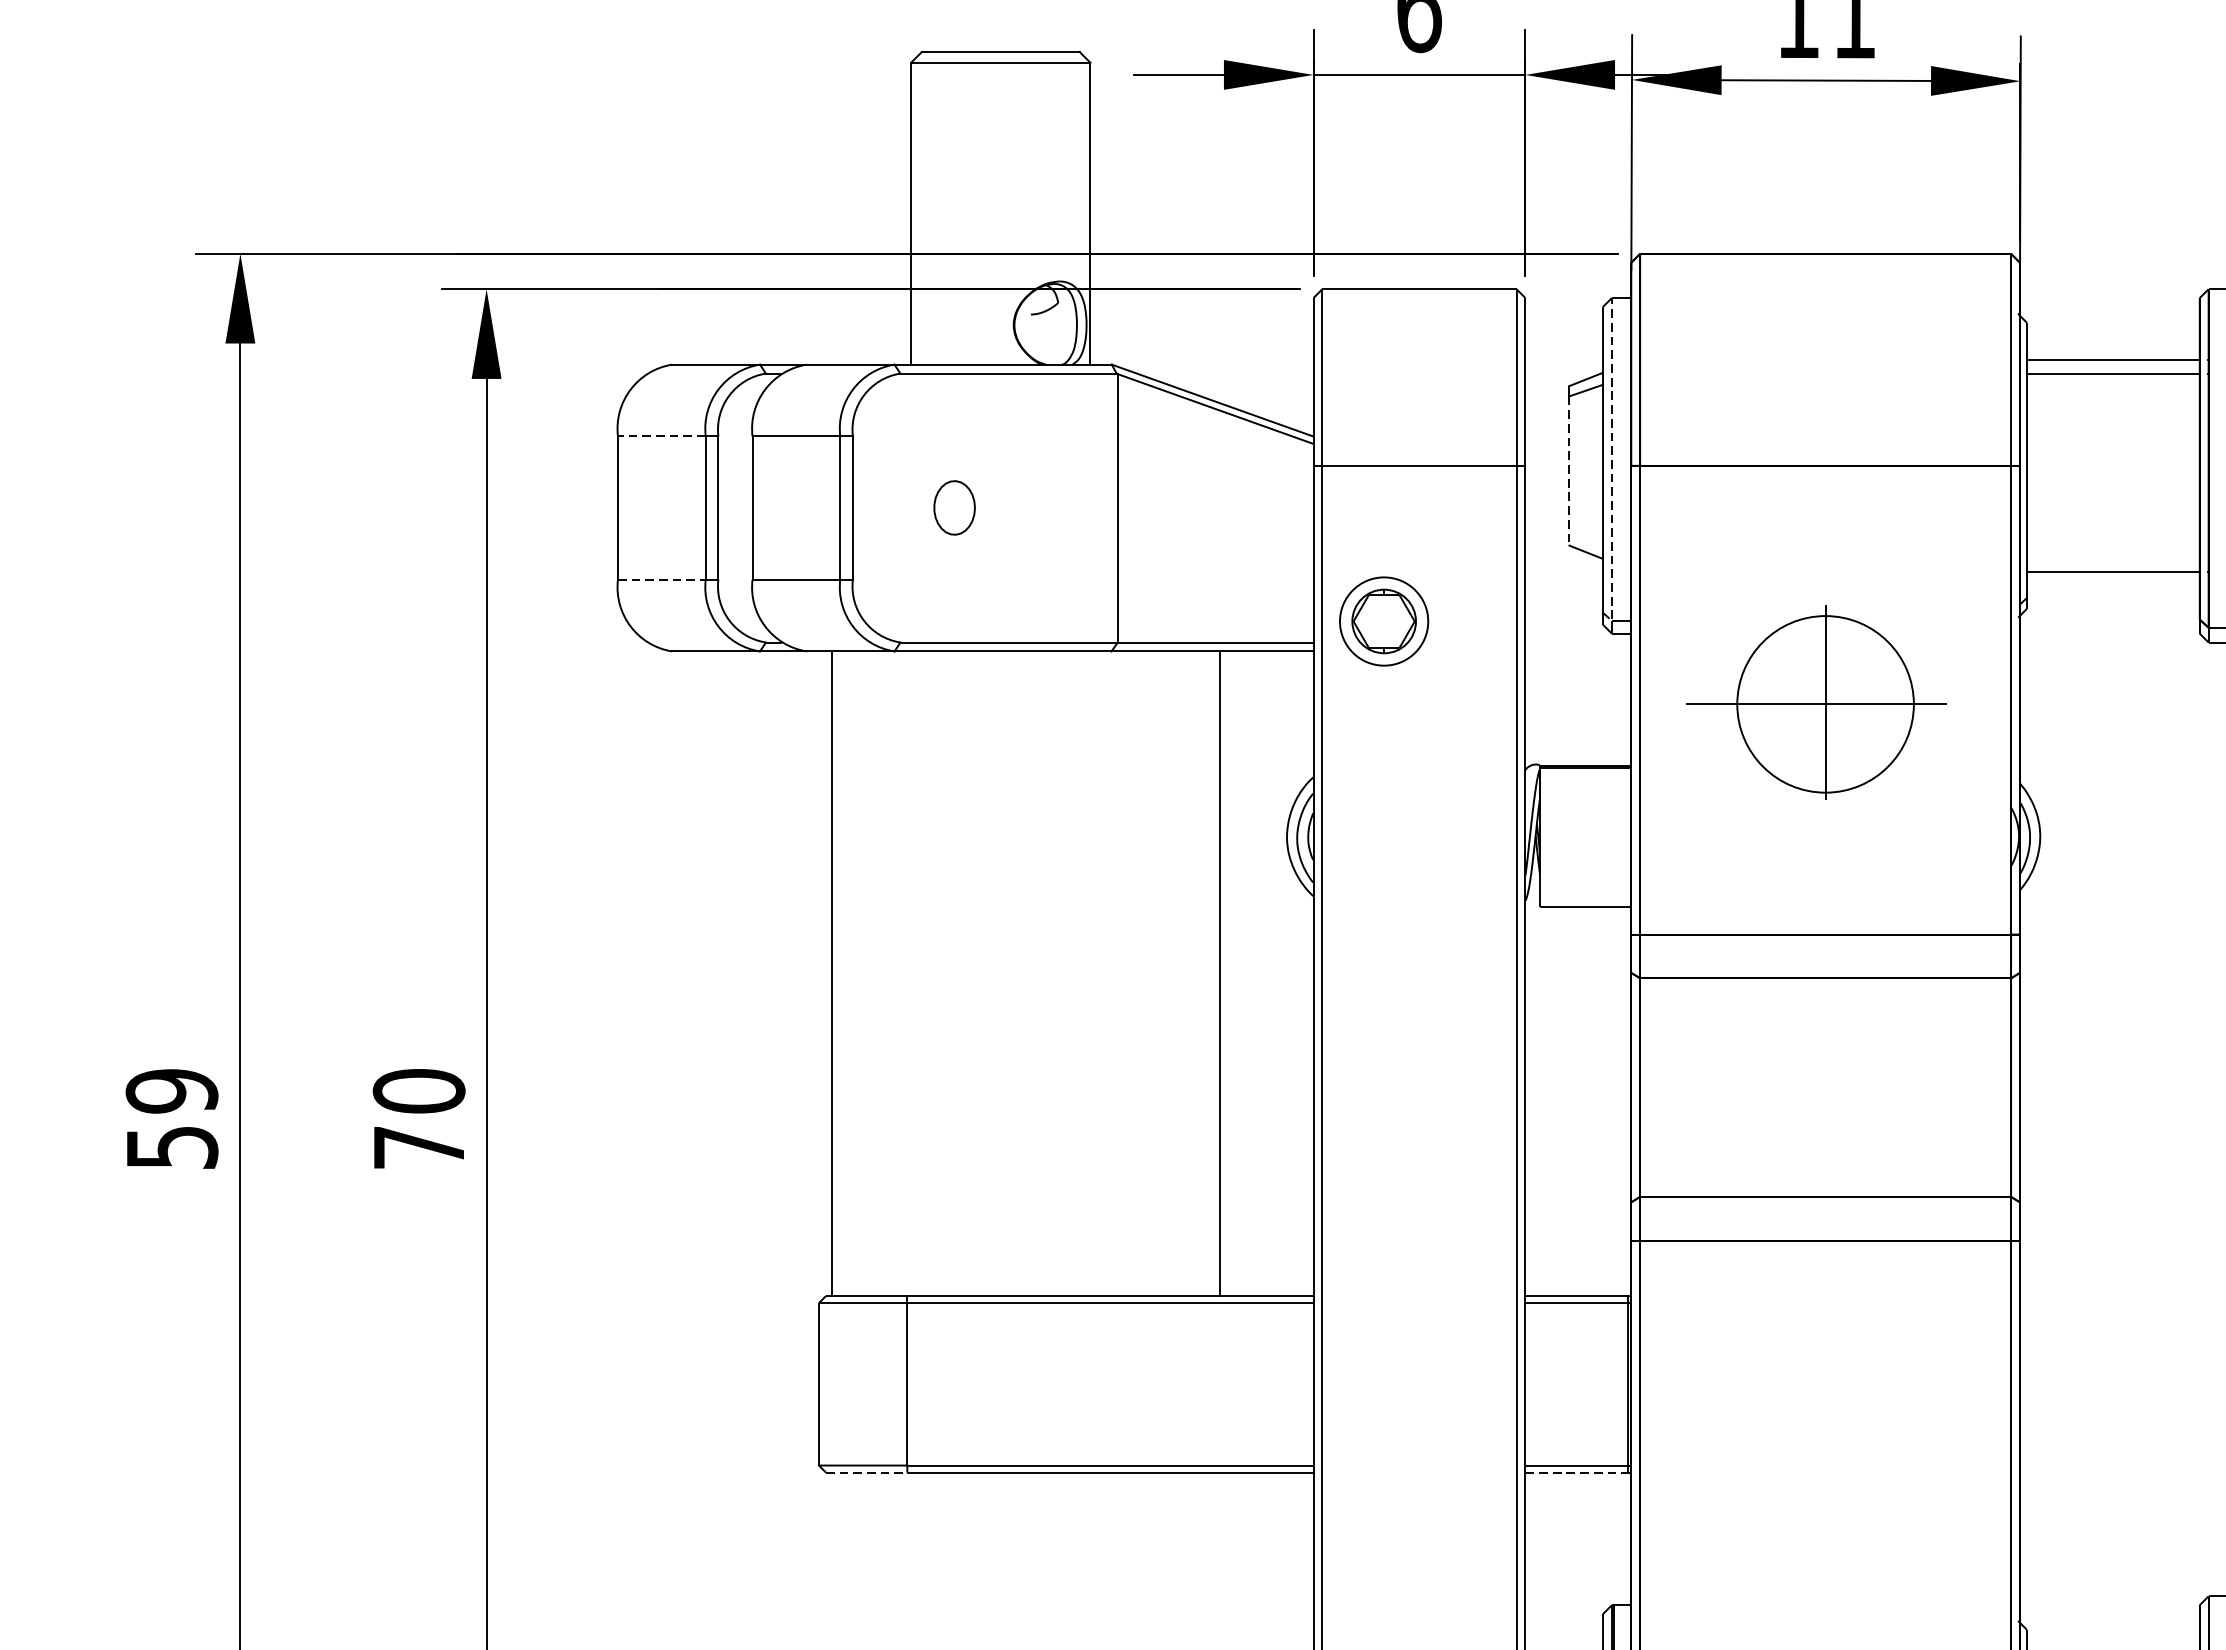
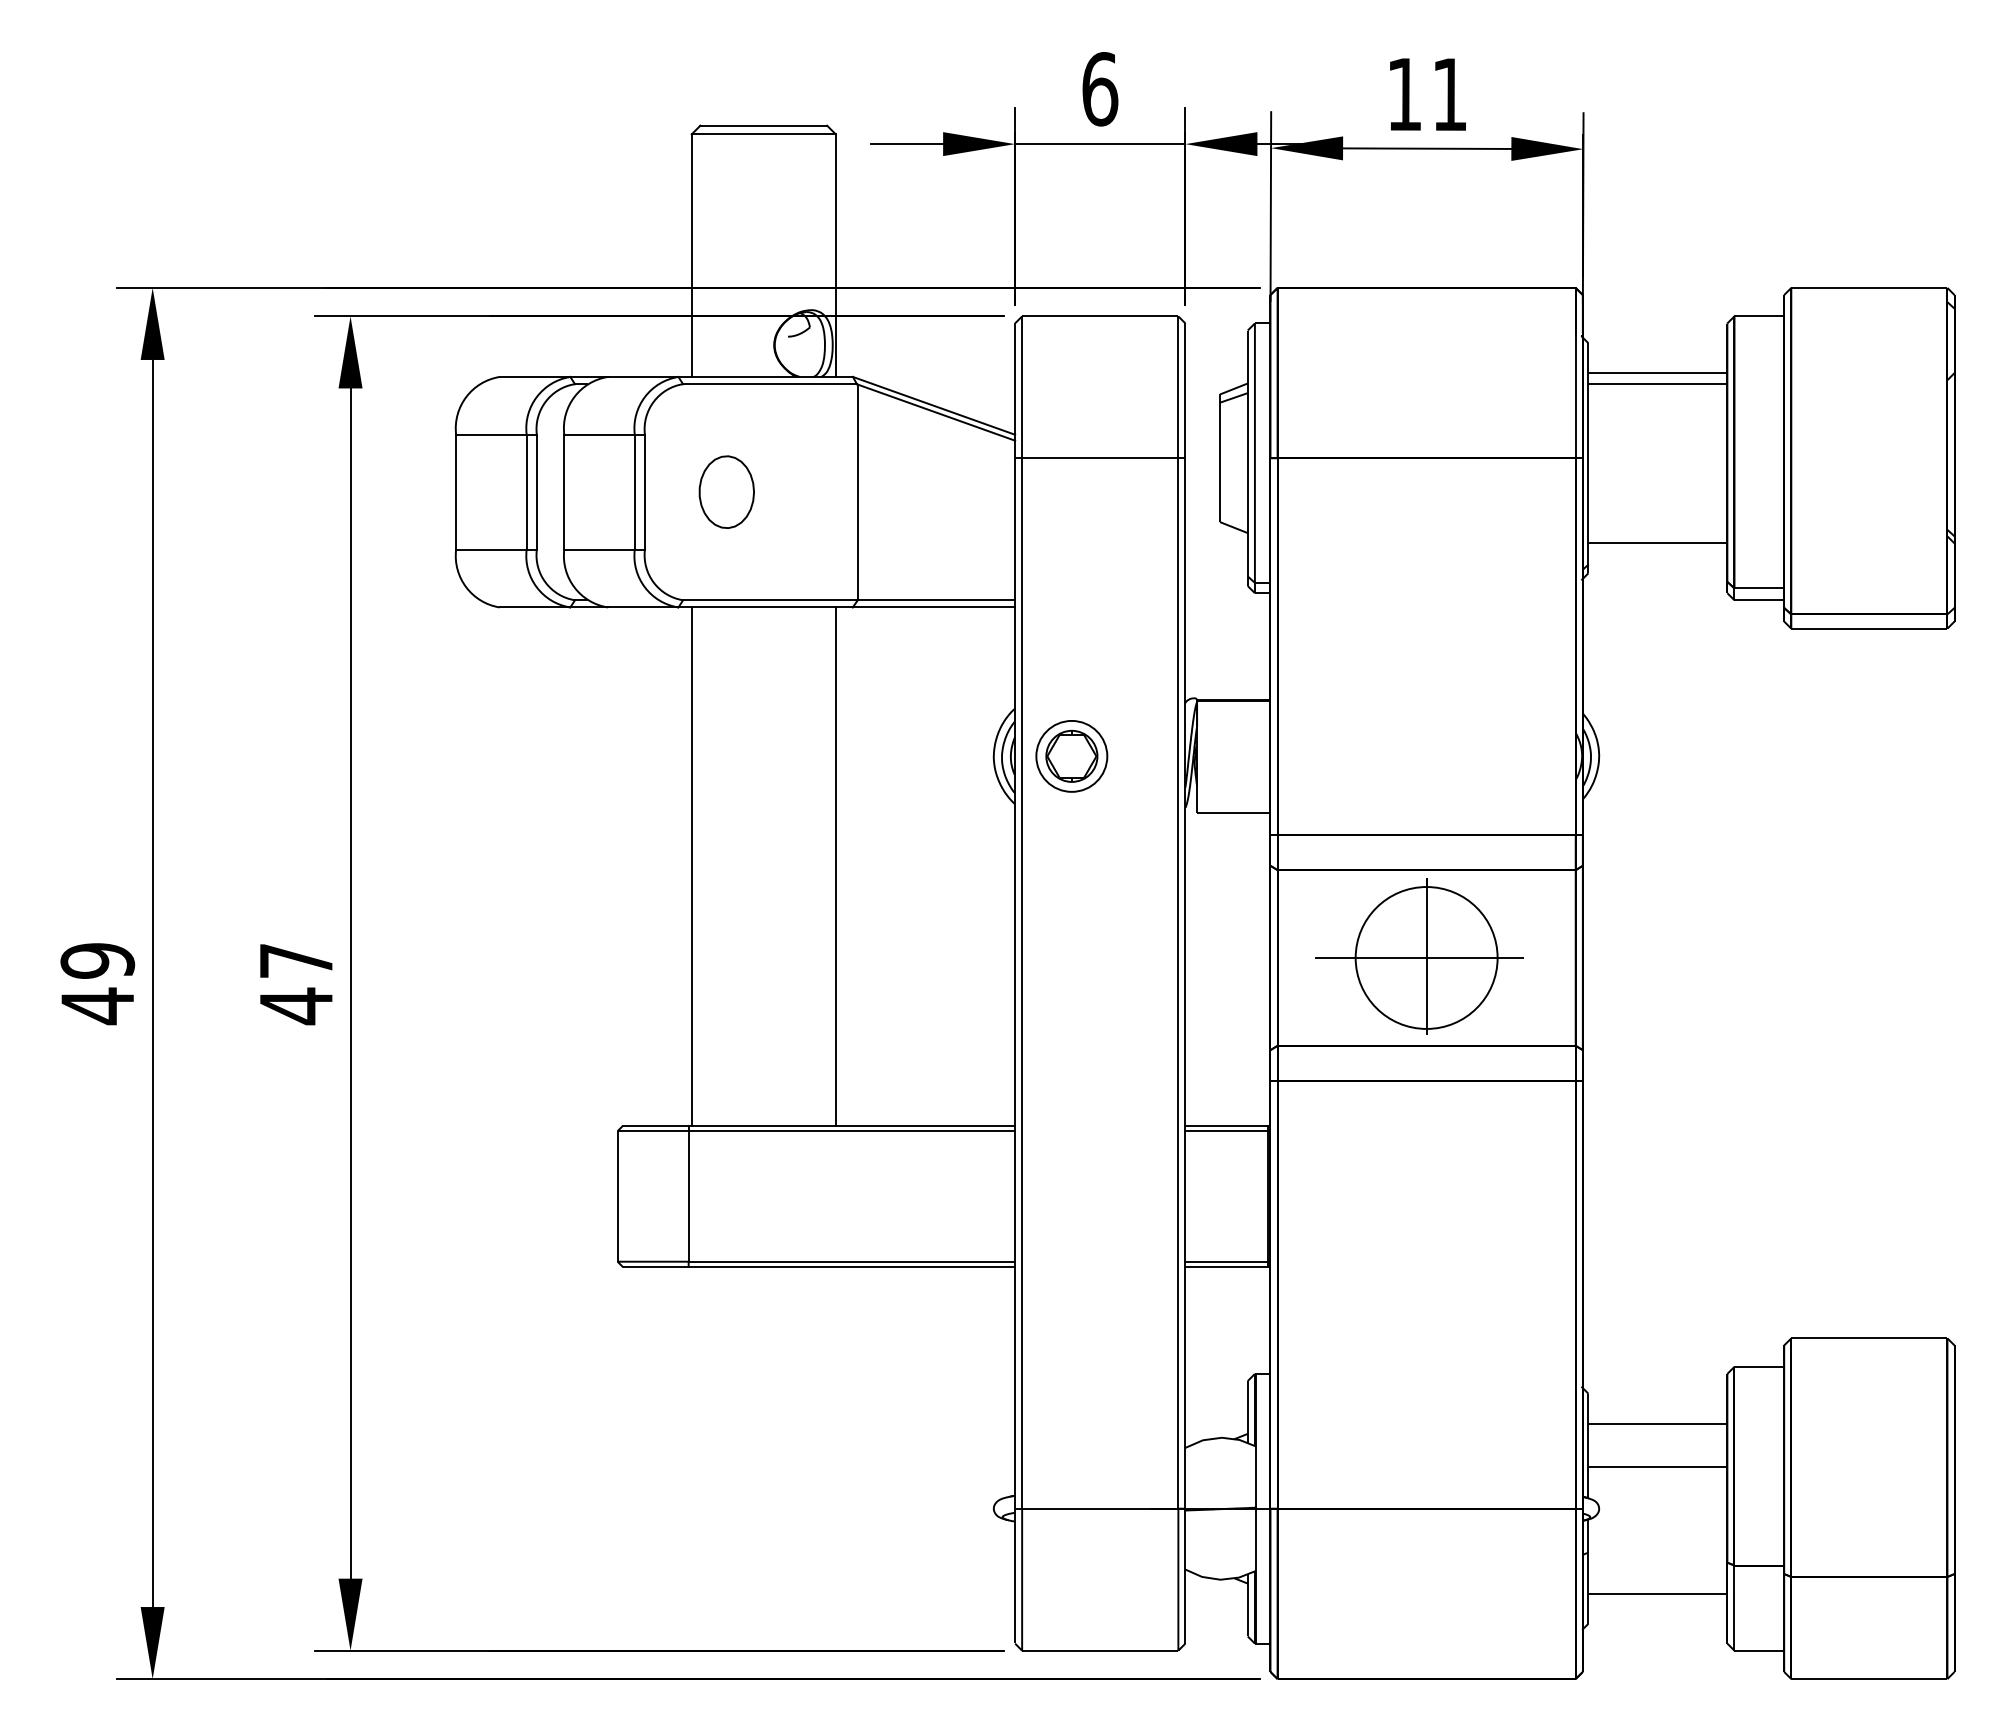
line: (660, 436) -> (490, 434), dashed -> solid
line: (1611, 466) -> (1254, 458), dashed -> solid
line: (1569, 471) -> (1220, 462), dashed -> solid
part: (954, 507) -> (726, 491), size x1.67
line: (661, 579) -> (491, 549), dashed -> solid
part: (1383, 621) -> (1071, 756), moved
part: (1816, 702) -> (1419, 956), moved
line: (831, 973) -> (691, 866), moved
line: (1219, 973) -> (835, 866), moved
text: (419, 1120) -> (296, 984), 70 -> 47
text: (172, 1147) -> (98, 1006), 59 -> 49
line: (866, 1472) -> (655, 1267), dashed -> solid
line: (1577, 1472) -> (1227, 1267), dashed -> solid

